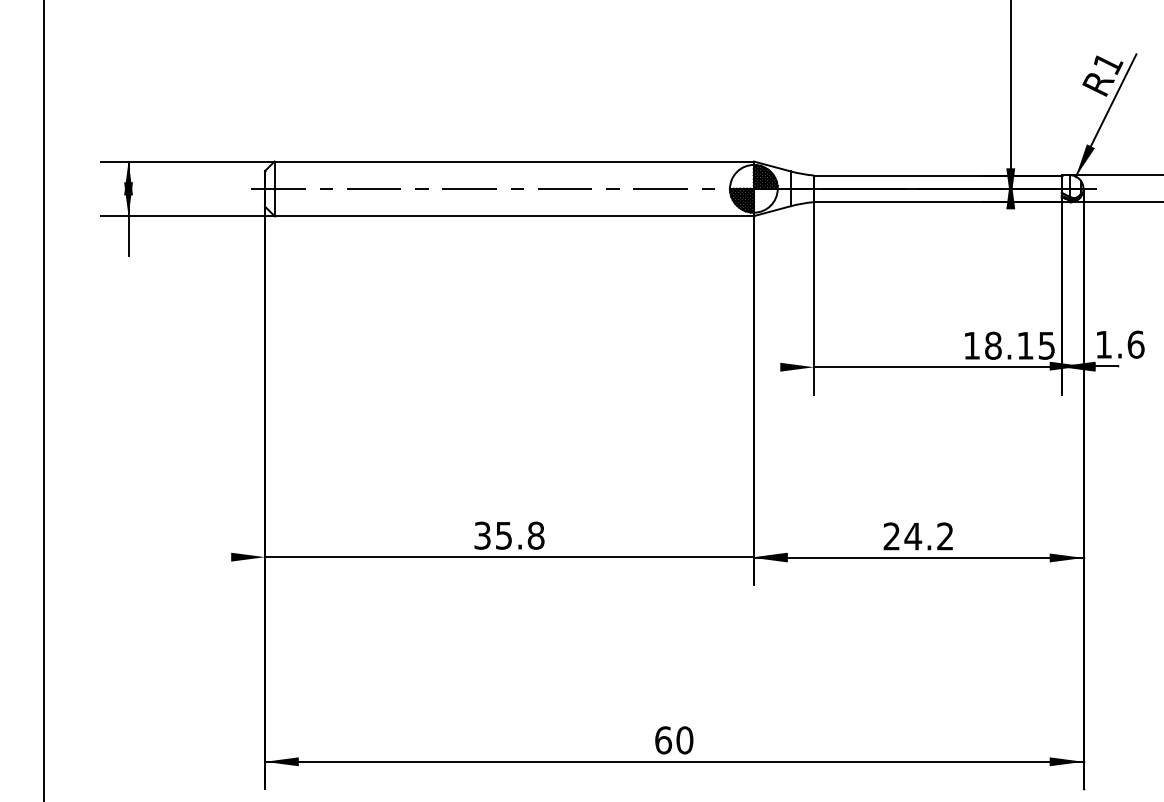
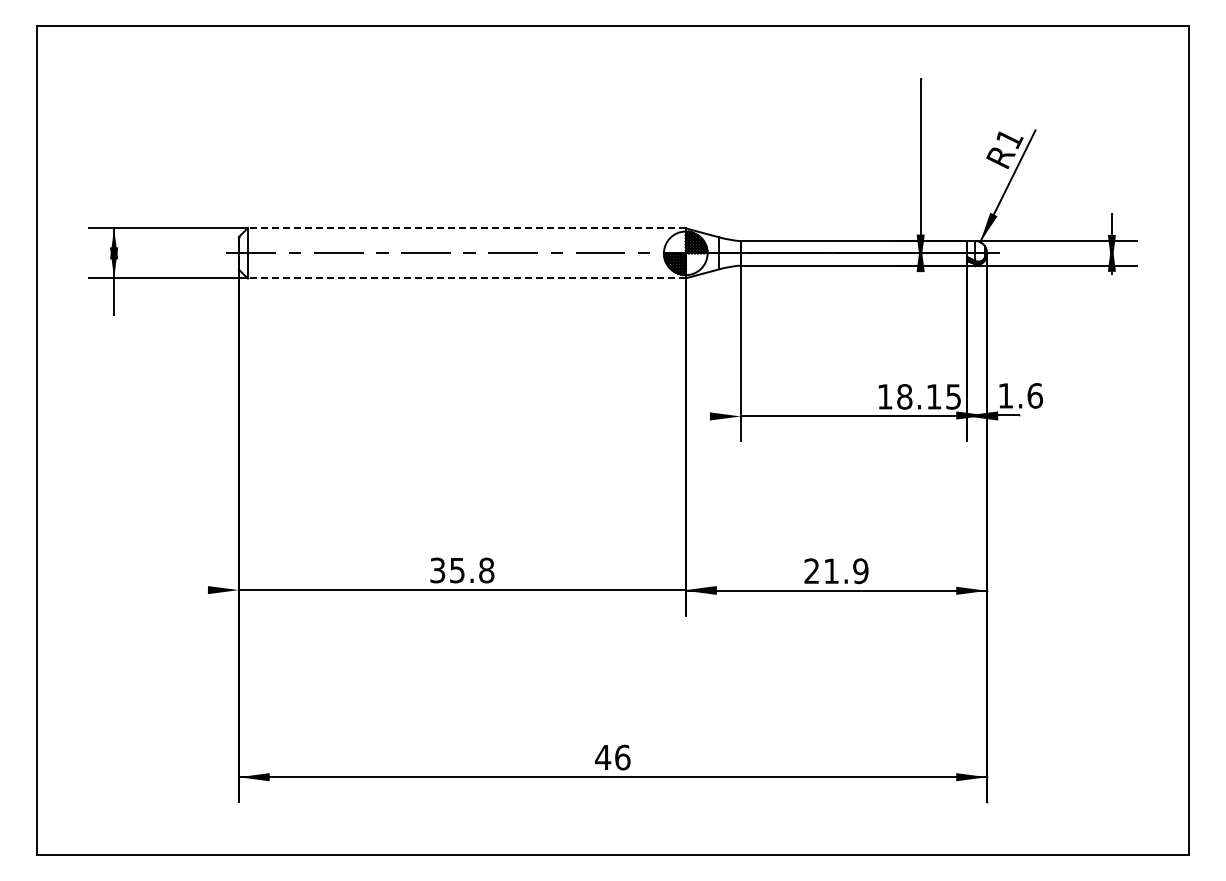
line: (514, 161) -> (466, 228), solid -> dashed
line: (514, 216) -> (466, 278), solid -> dashed
text: (928, 536) -> (845, 571), 24.2 -> 21.9
text: (673, 740) -> (612, 757), 60 -> 46

